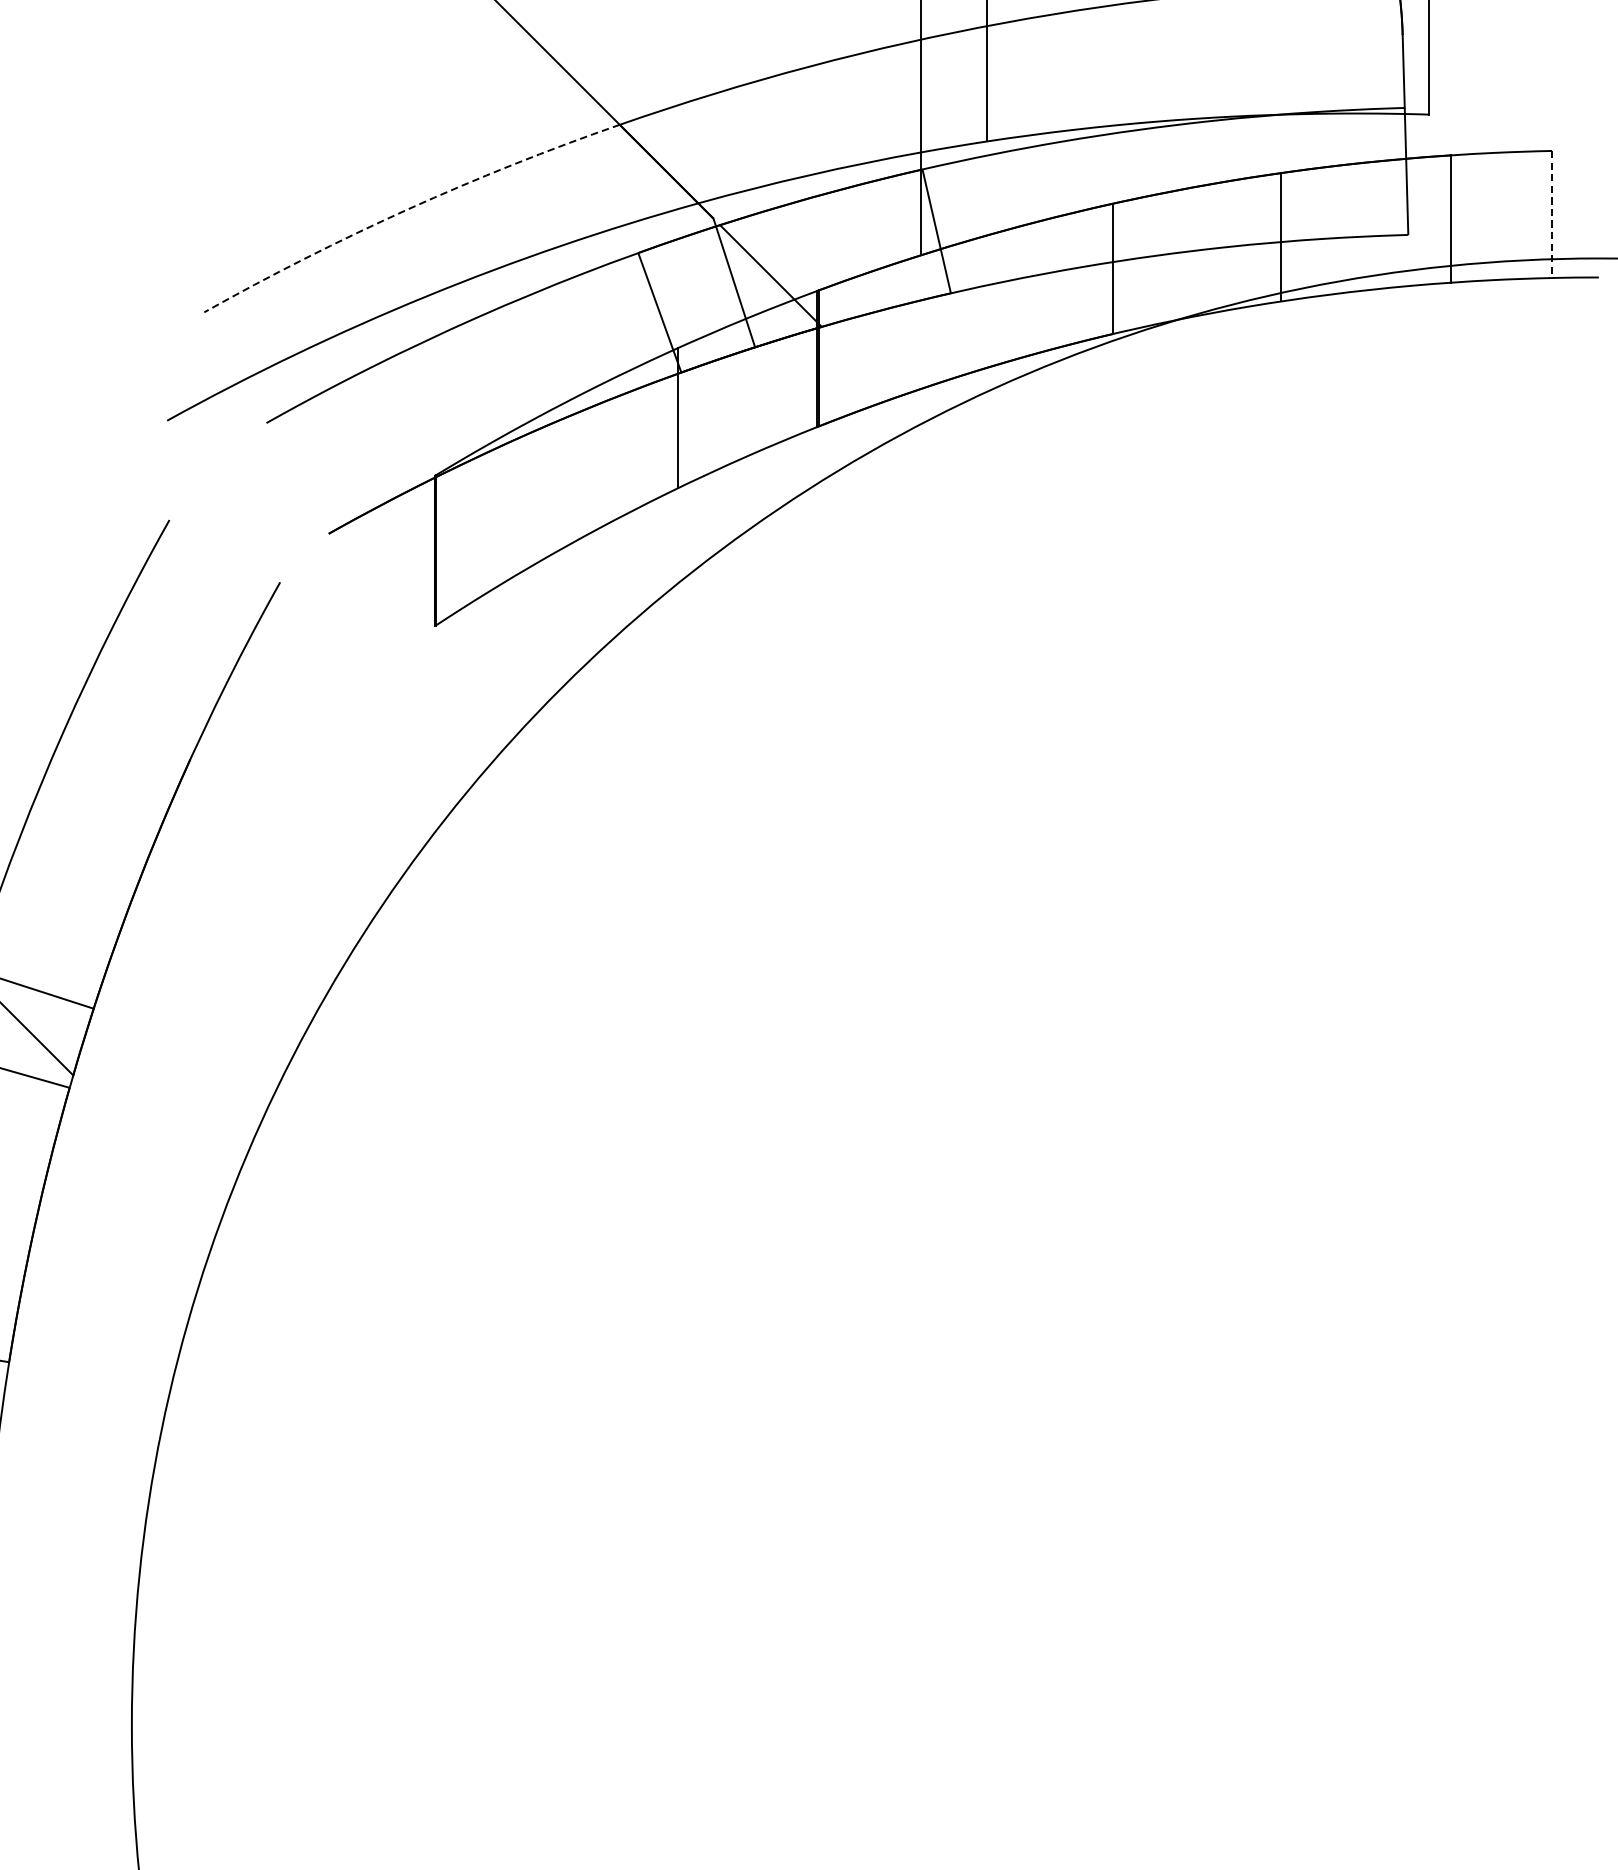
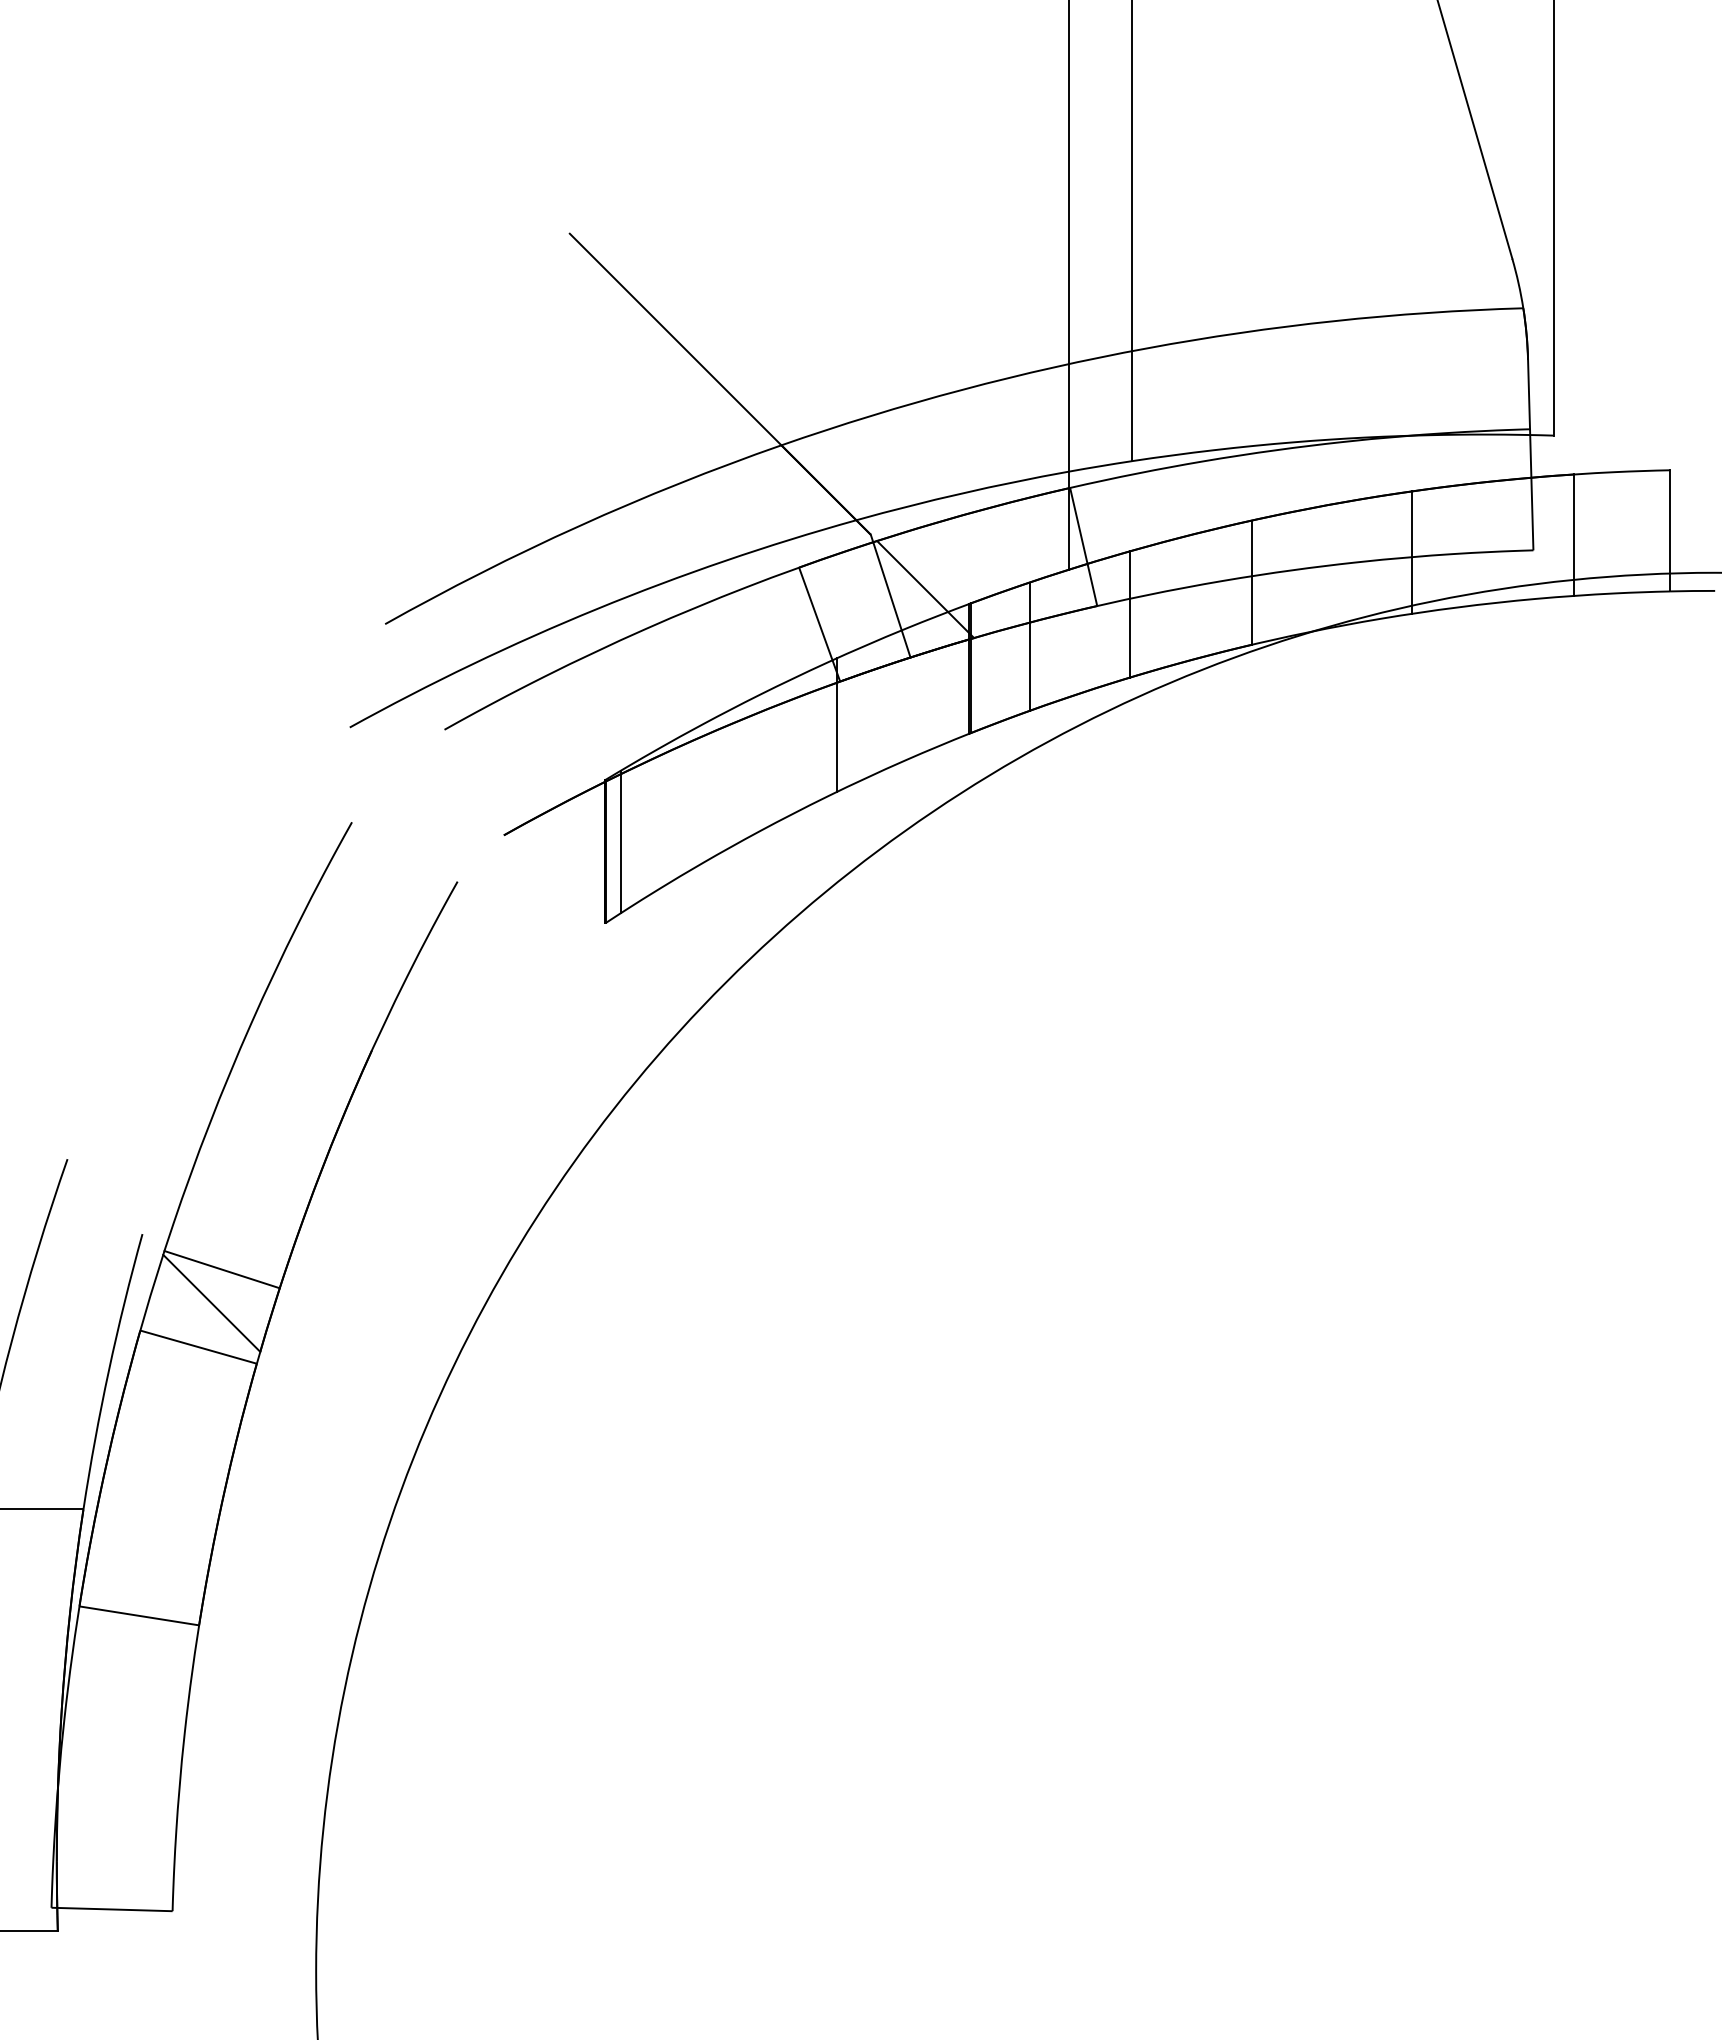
arc: (408, 209) -> (579, 526), dashed -> solid
line: (1552, 214) -> (1670, 530), dashed -> solid
line: (984, 302) -> (1129, 614), added
line: (879, 335) -> (1029, 646), added
line: (451, 540) -> (620, 841), added

